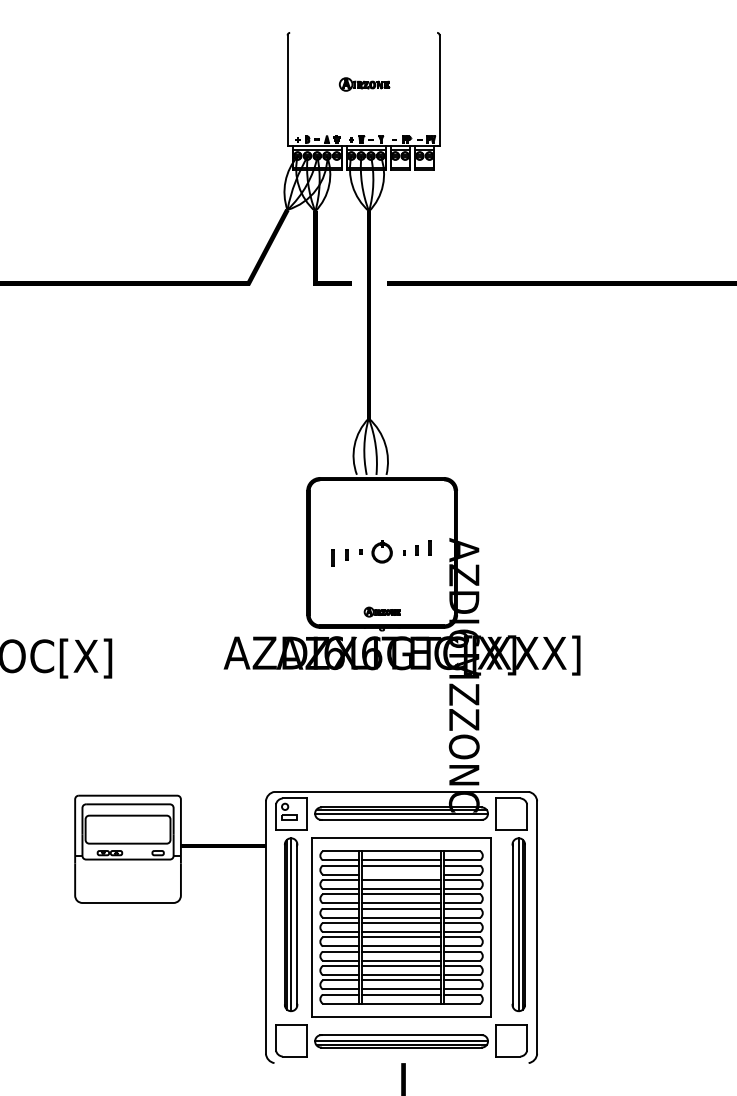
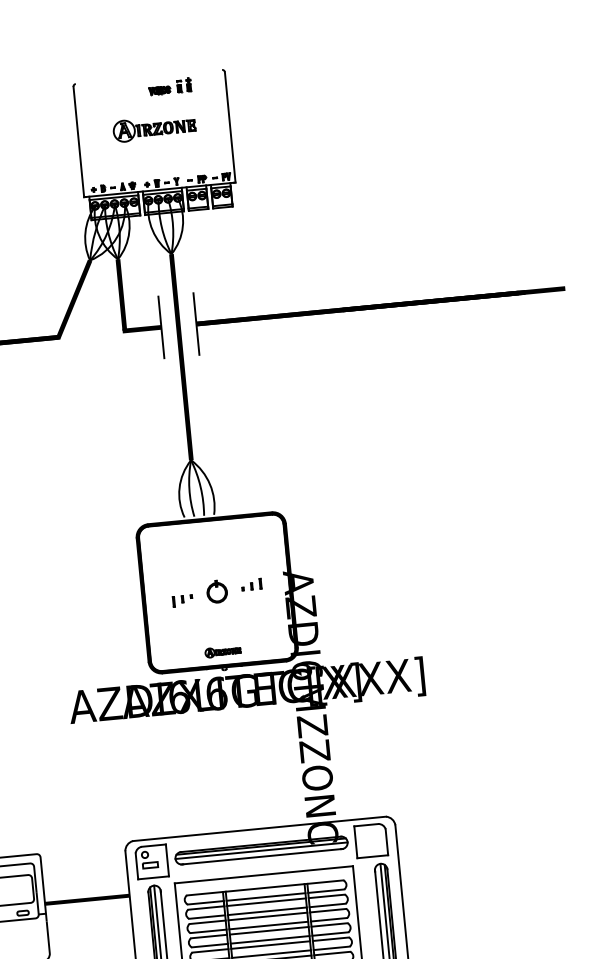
part: (383, 44) -> (169, 86), added
part: (364, 84) -> (154, 128), size x1.67
line: (351, 283) -> (160, 327), added
line: (387, 283) -> (196, 324), added
part: (417, 547) -> (251, 584), size x0.71
part: (347, 557) -> (183, 600), size x0.62
line: (401, 874) -> (267, 911), added

